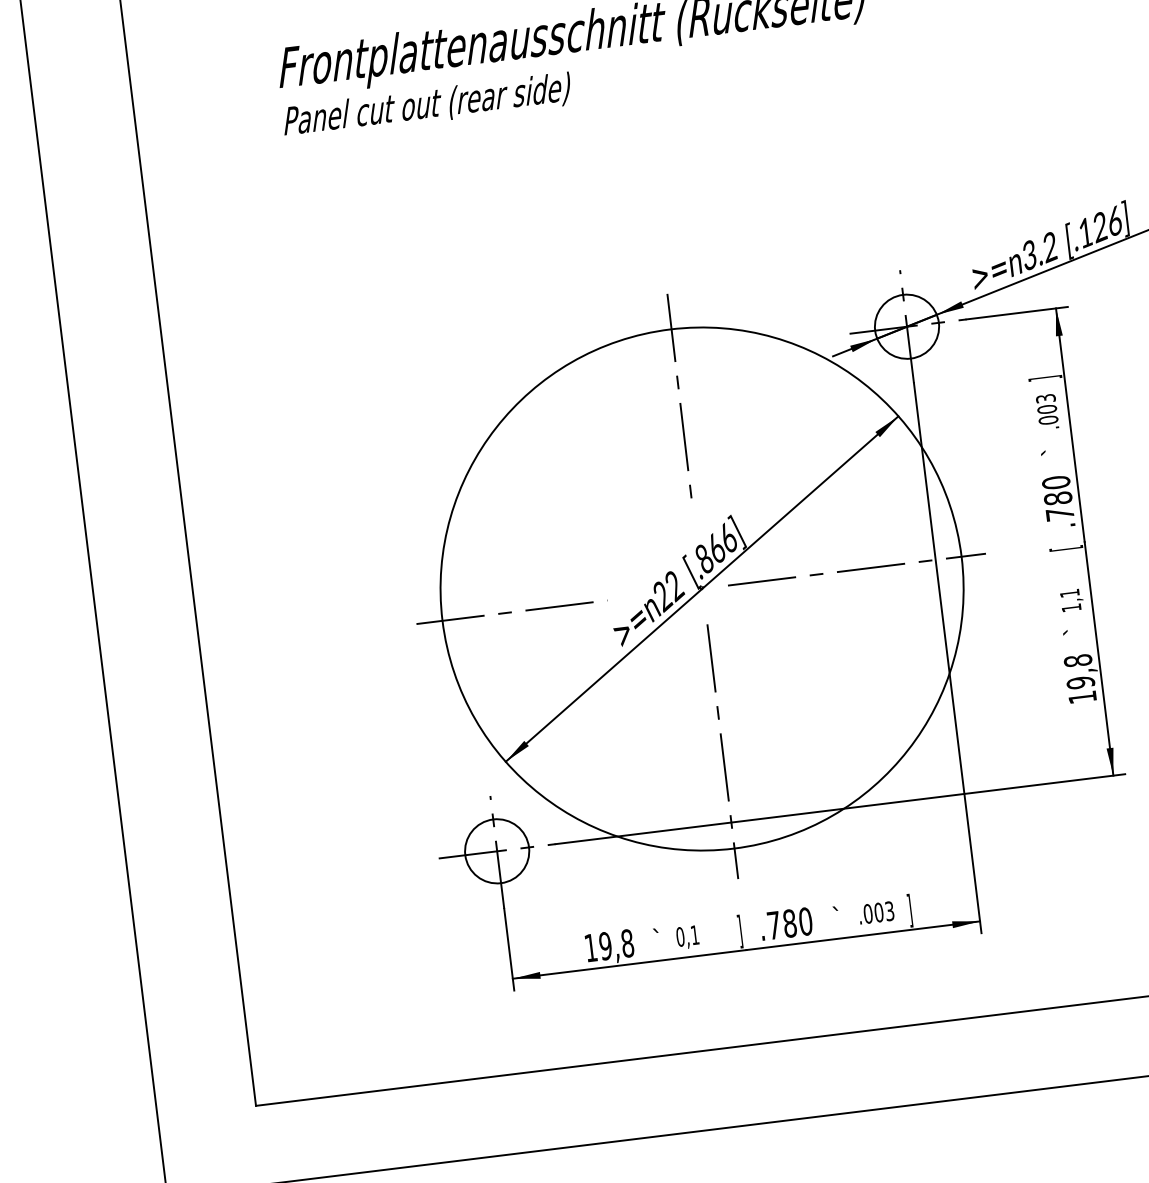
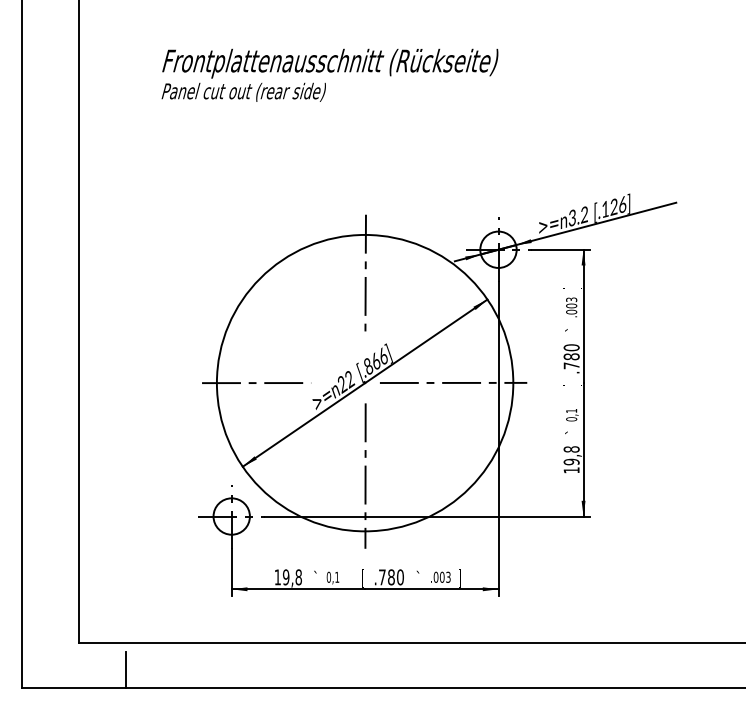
text: (1071, 608) -> (571, 419), 1,1 -> 0,1
text: (739, 931) -> (362, 578), ] -> [
line: (343, 1142) -> (125, 669), added

